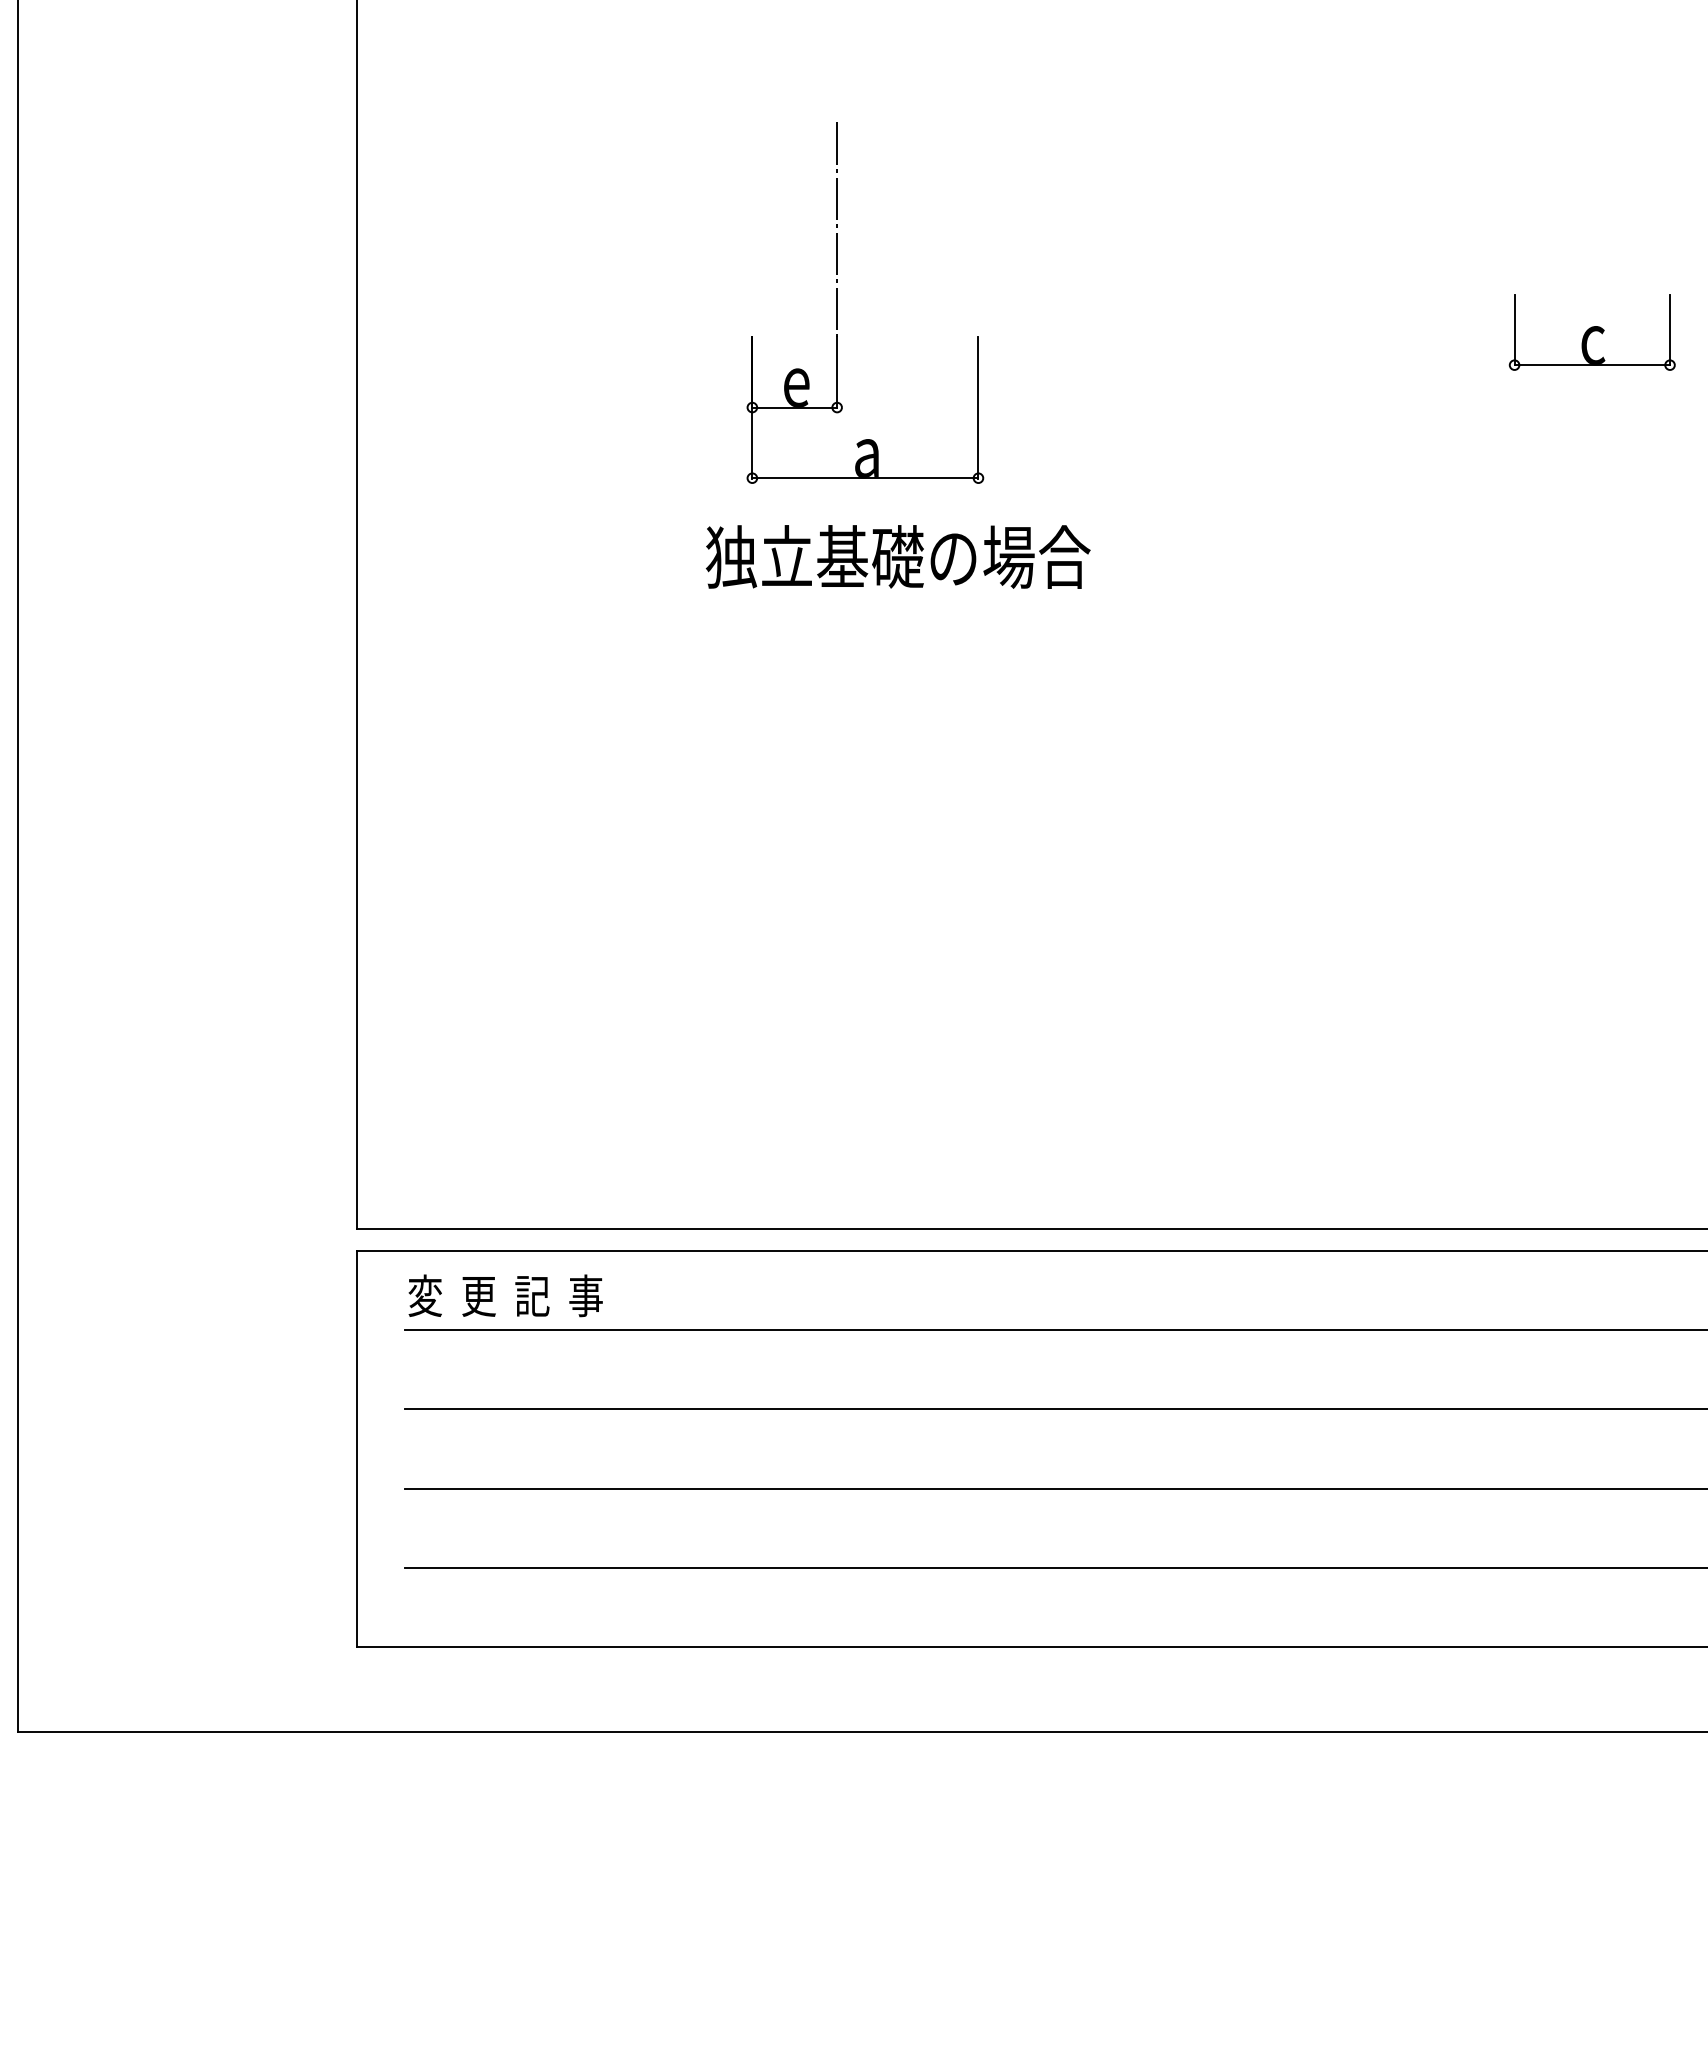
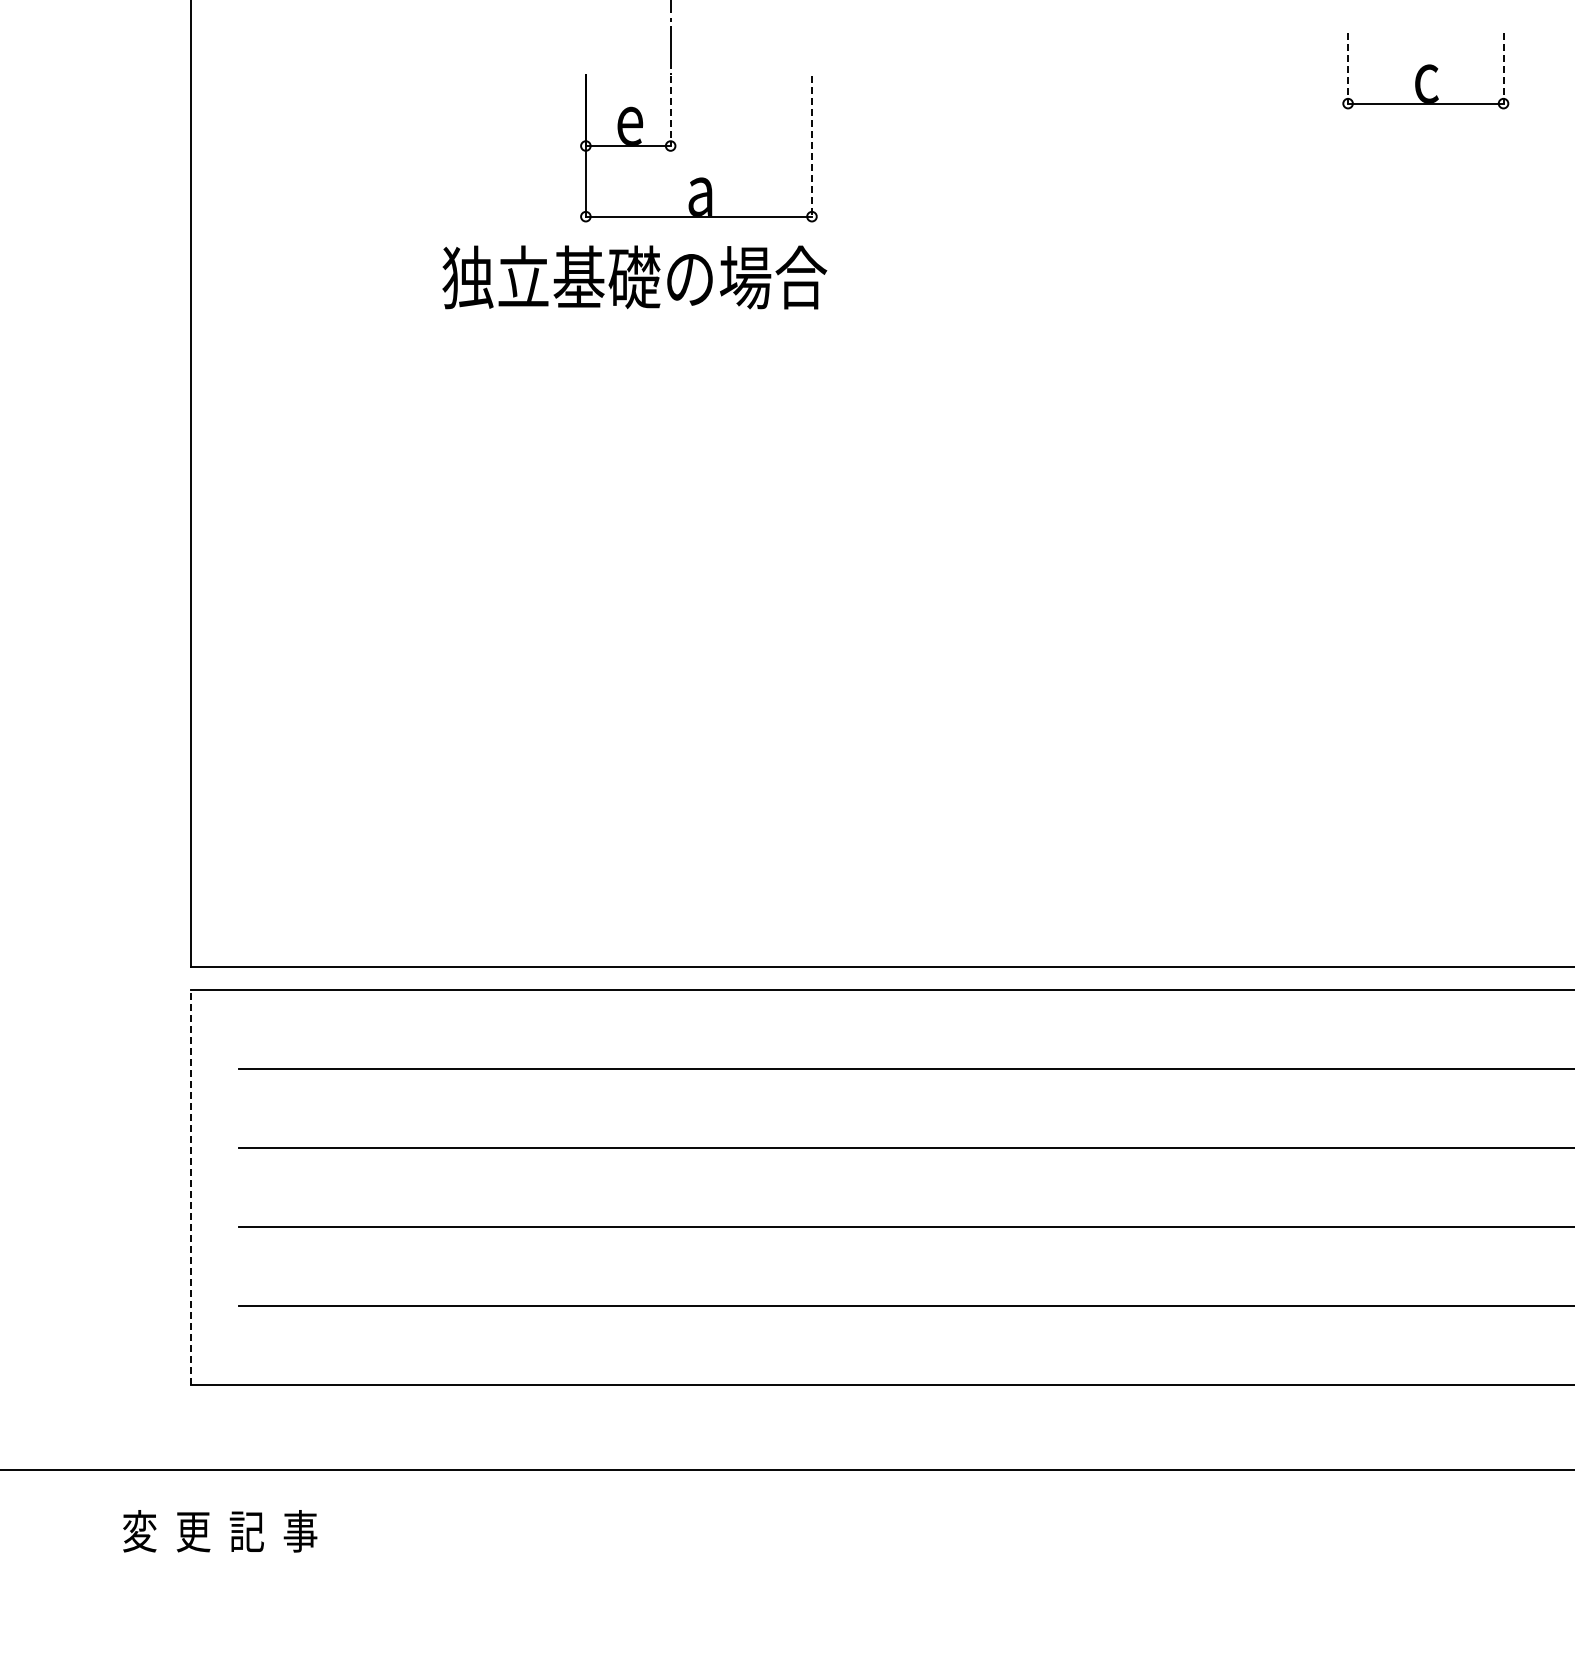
line: (1514, 330) -> (1348, 68), solid -> dashed
line: (1670, 330) -> (1504, 68), solid -> dashed
line: (837, 373) -> (671, 111), solid -> dashed
line: (978, 407) -> (812, 145), solid -> dashed
text: (897, 556) -> (634, 276), moved
text: (505, 1295) -> (220, 1530), moved
line: (357, 1449) -> (191, 1187), solid -> dashed

